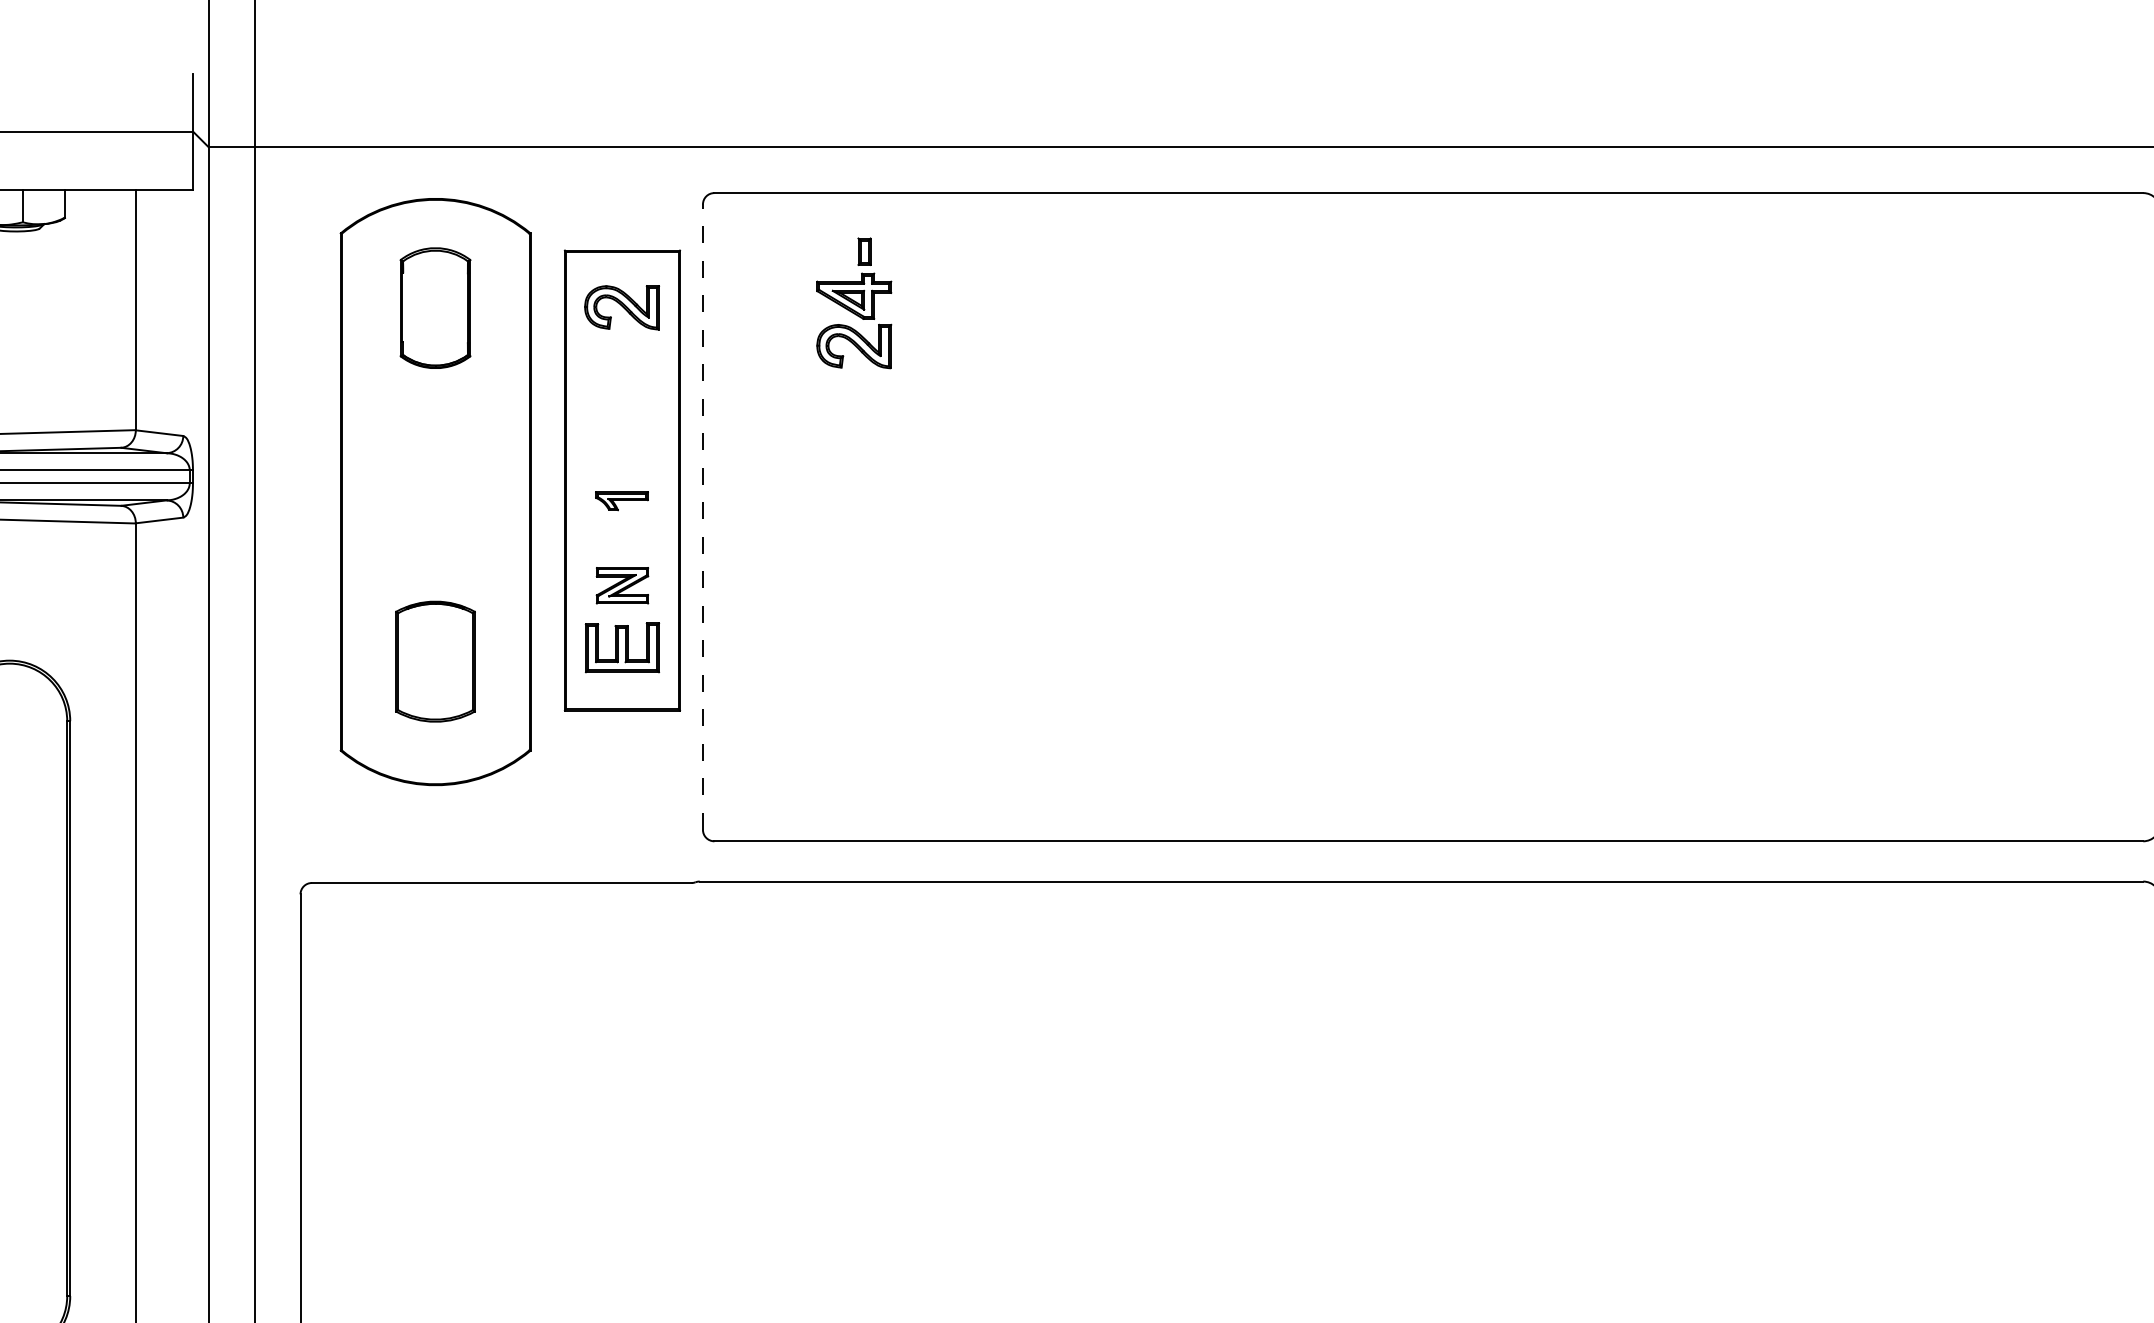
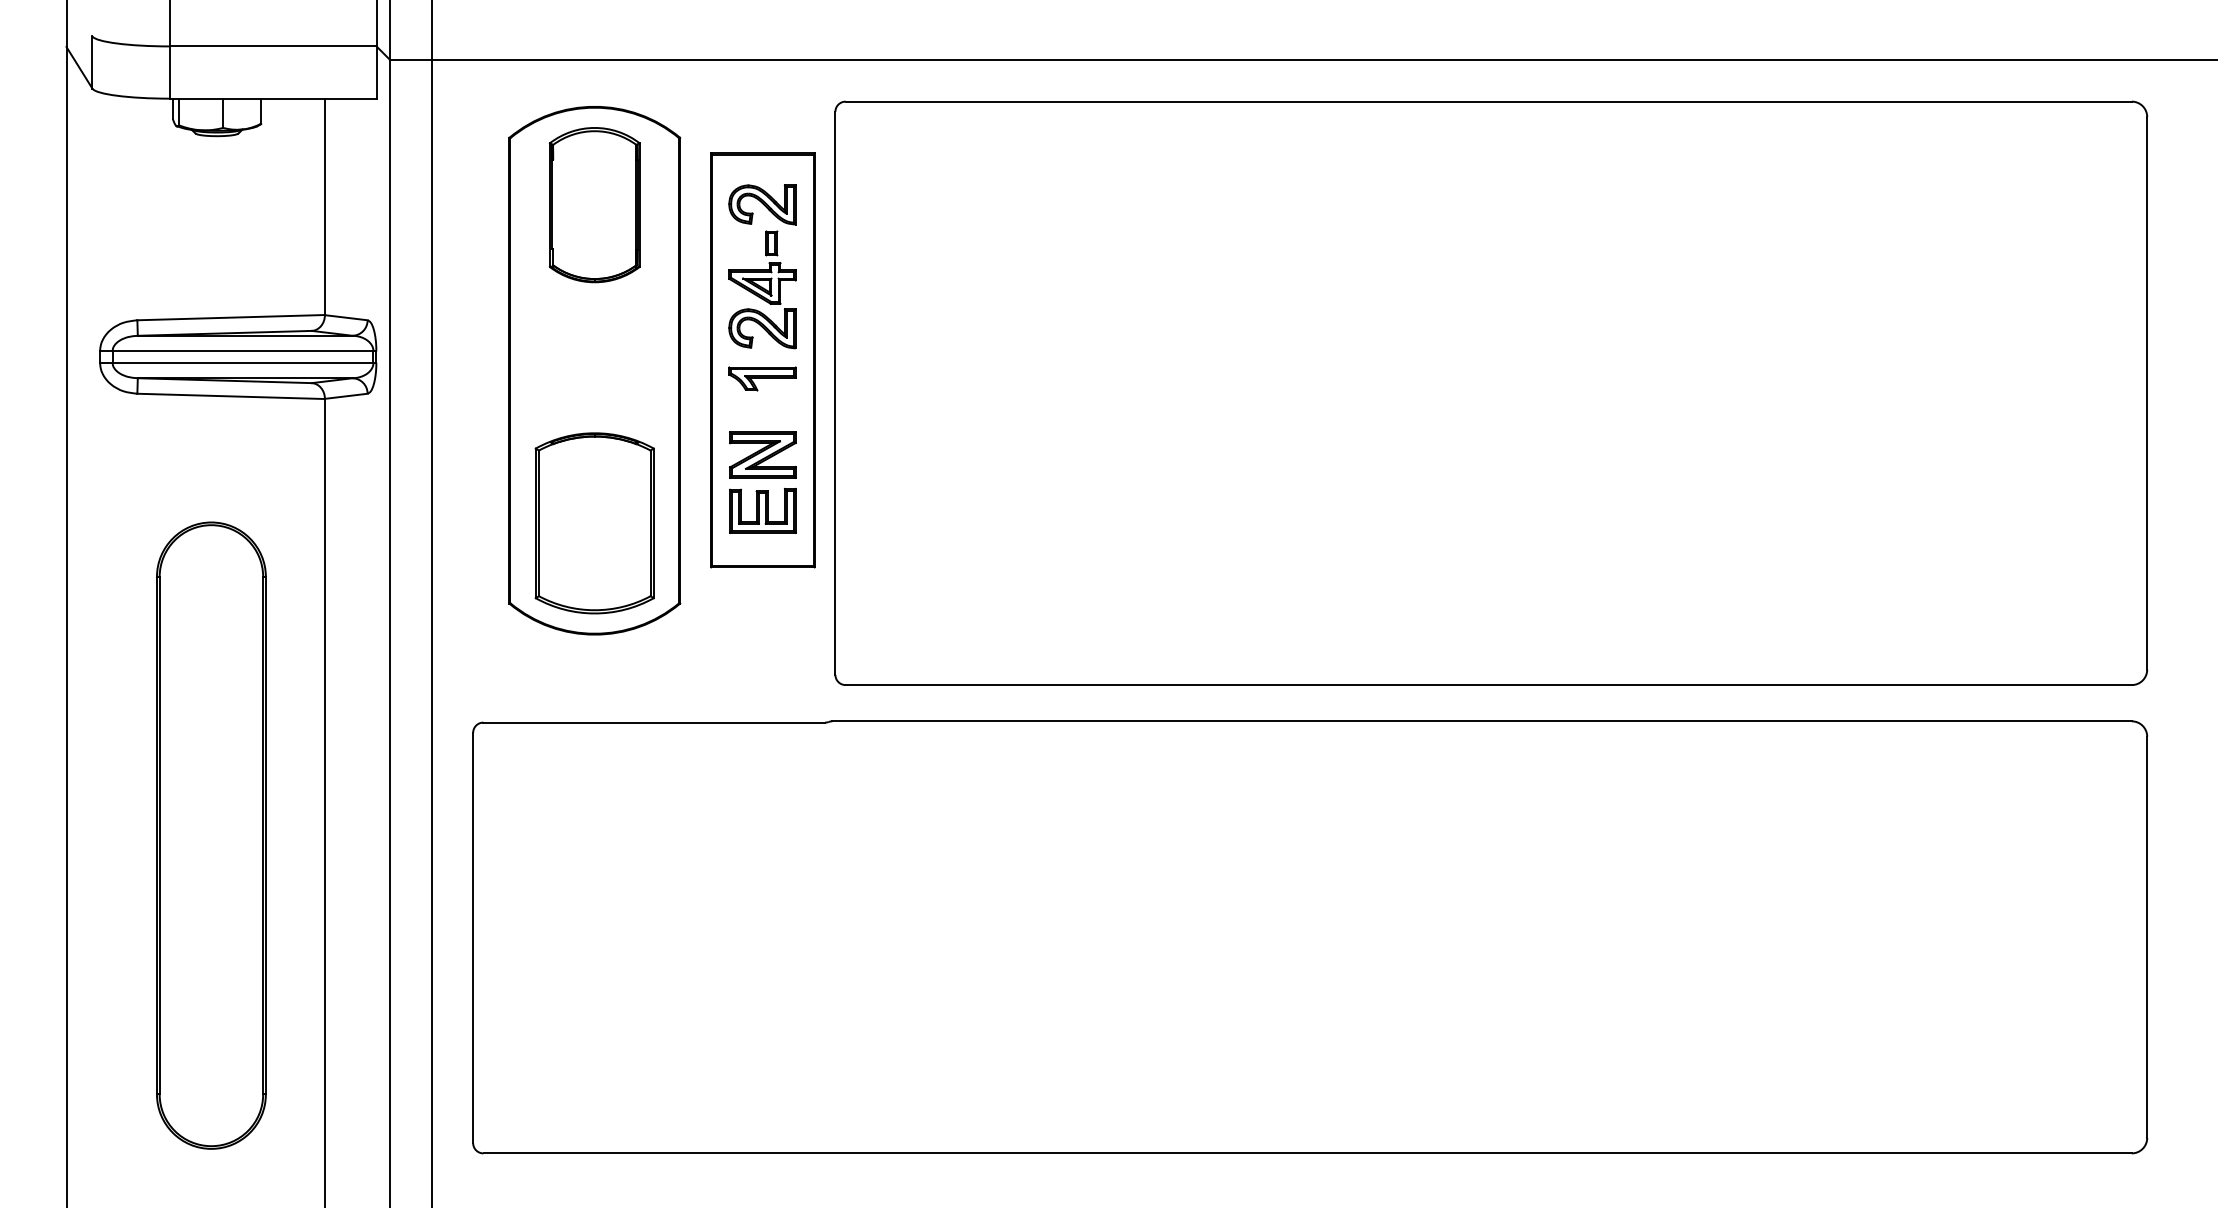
part: (854, 302) -> (762, 289), moved
part: (435, 308) -> (594, 205), size x1.43
part: (621, 500) -> (762, 378), size x1.43
line: (703, 516) -> (835, 392), dashed -> solid
part: (621, 585) -> (762, 454), size x1.43
part: (435, 661) -> (594, 523), size x1.67

